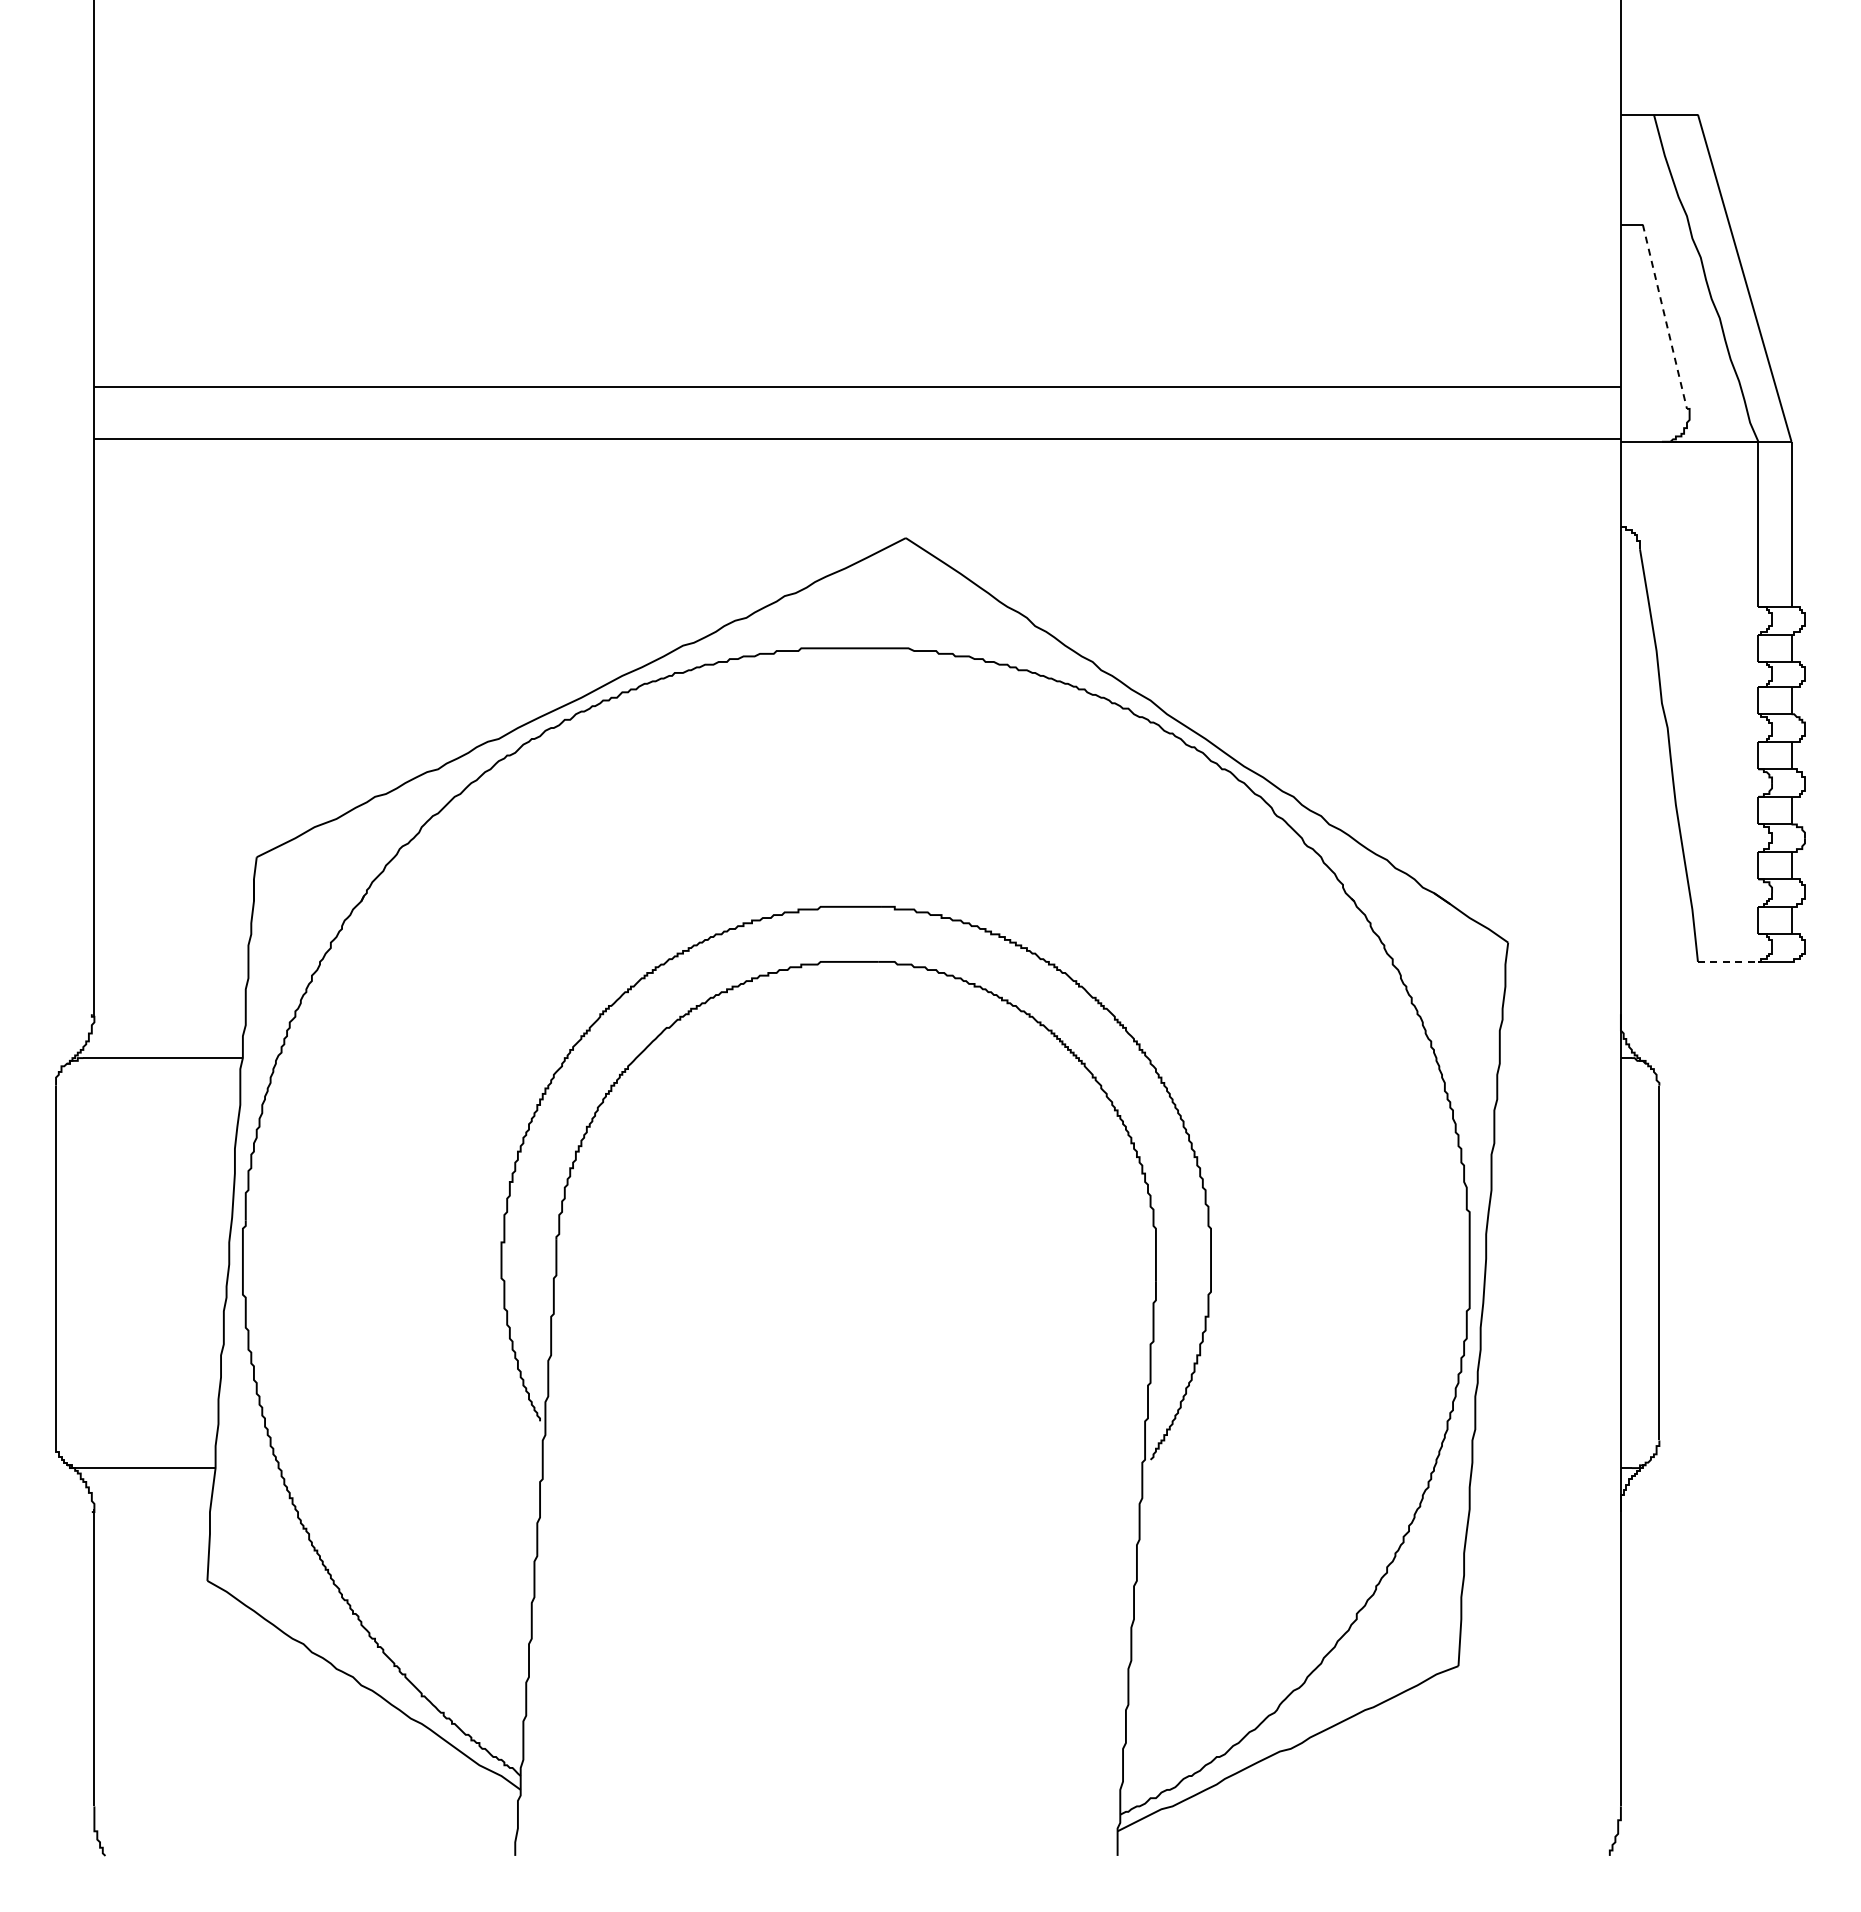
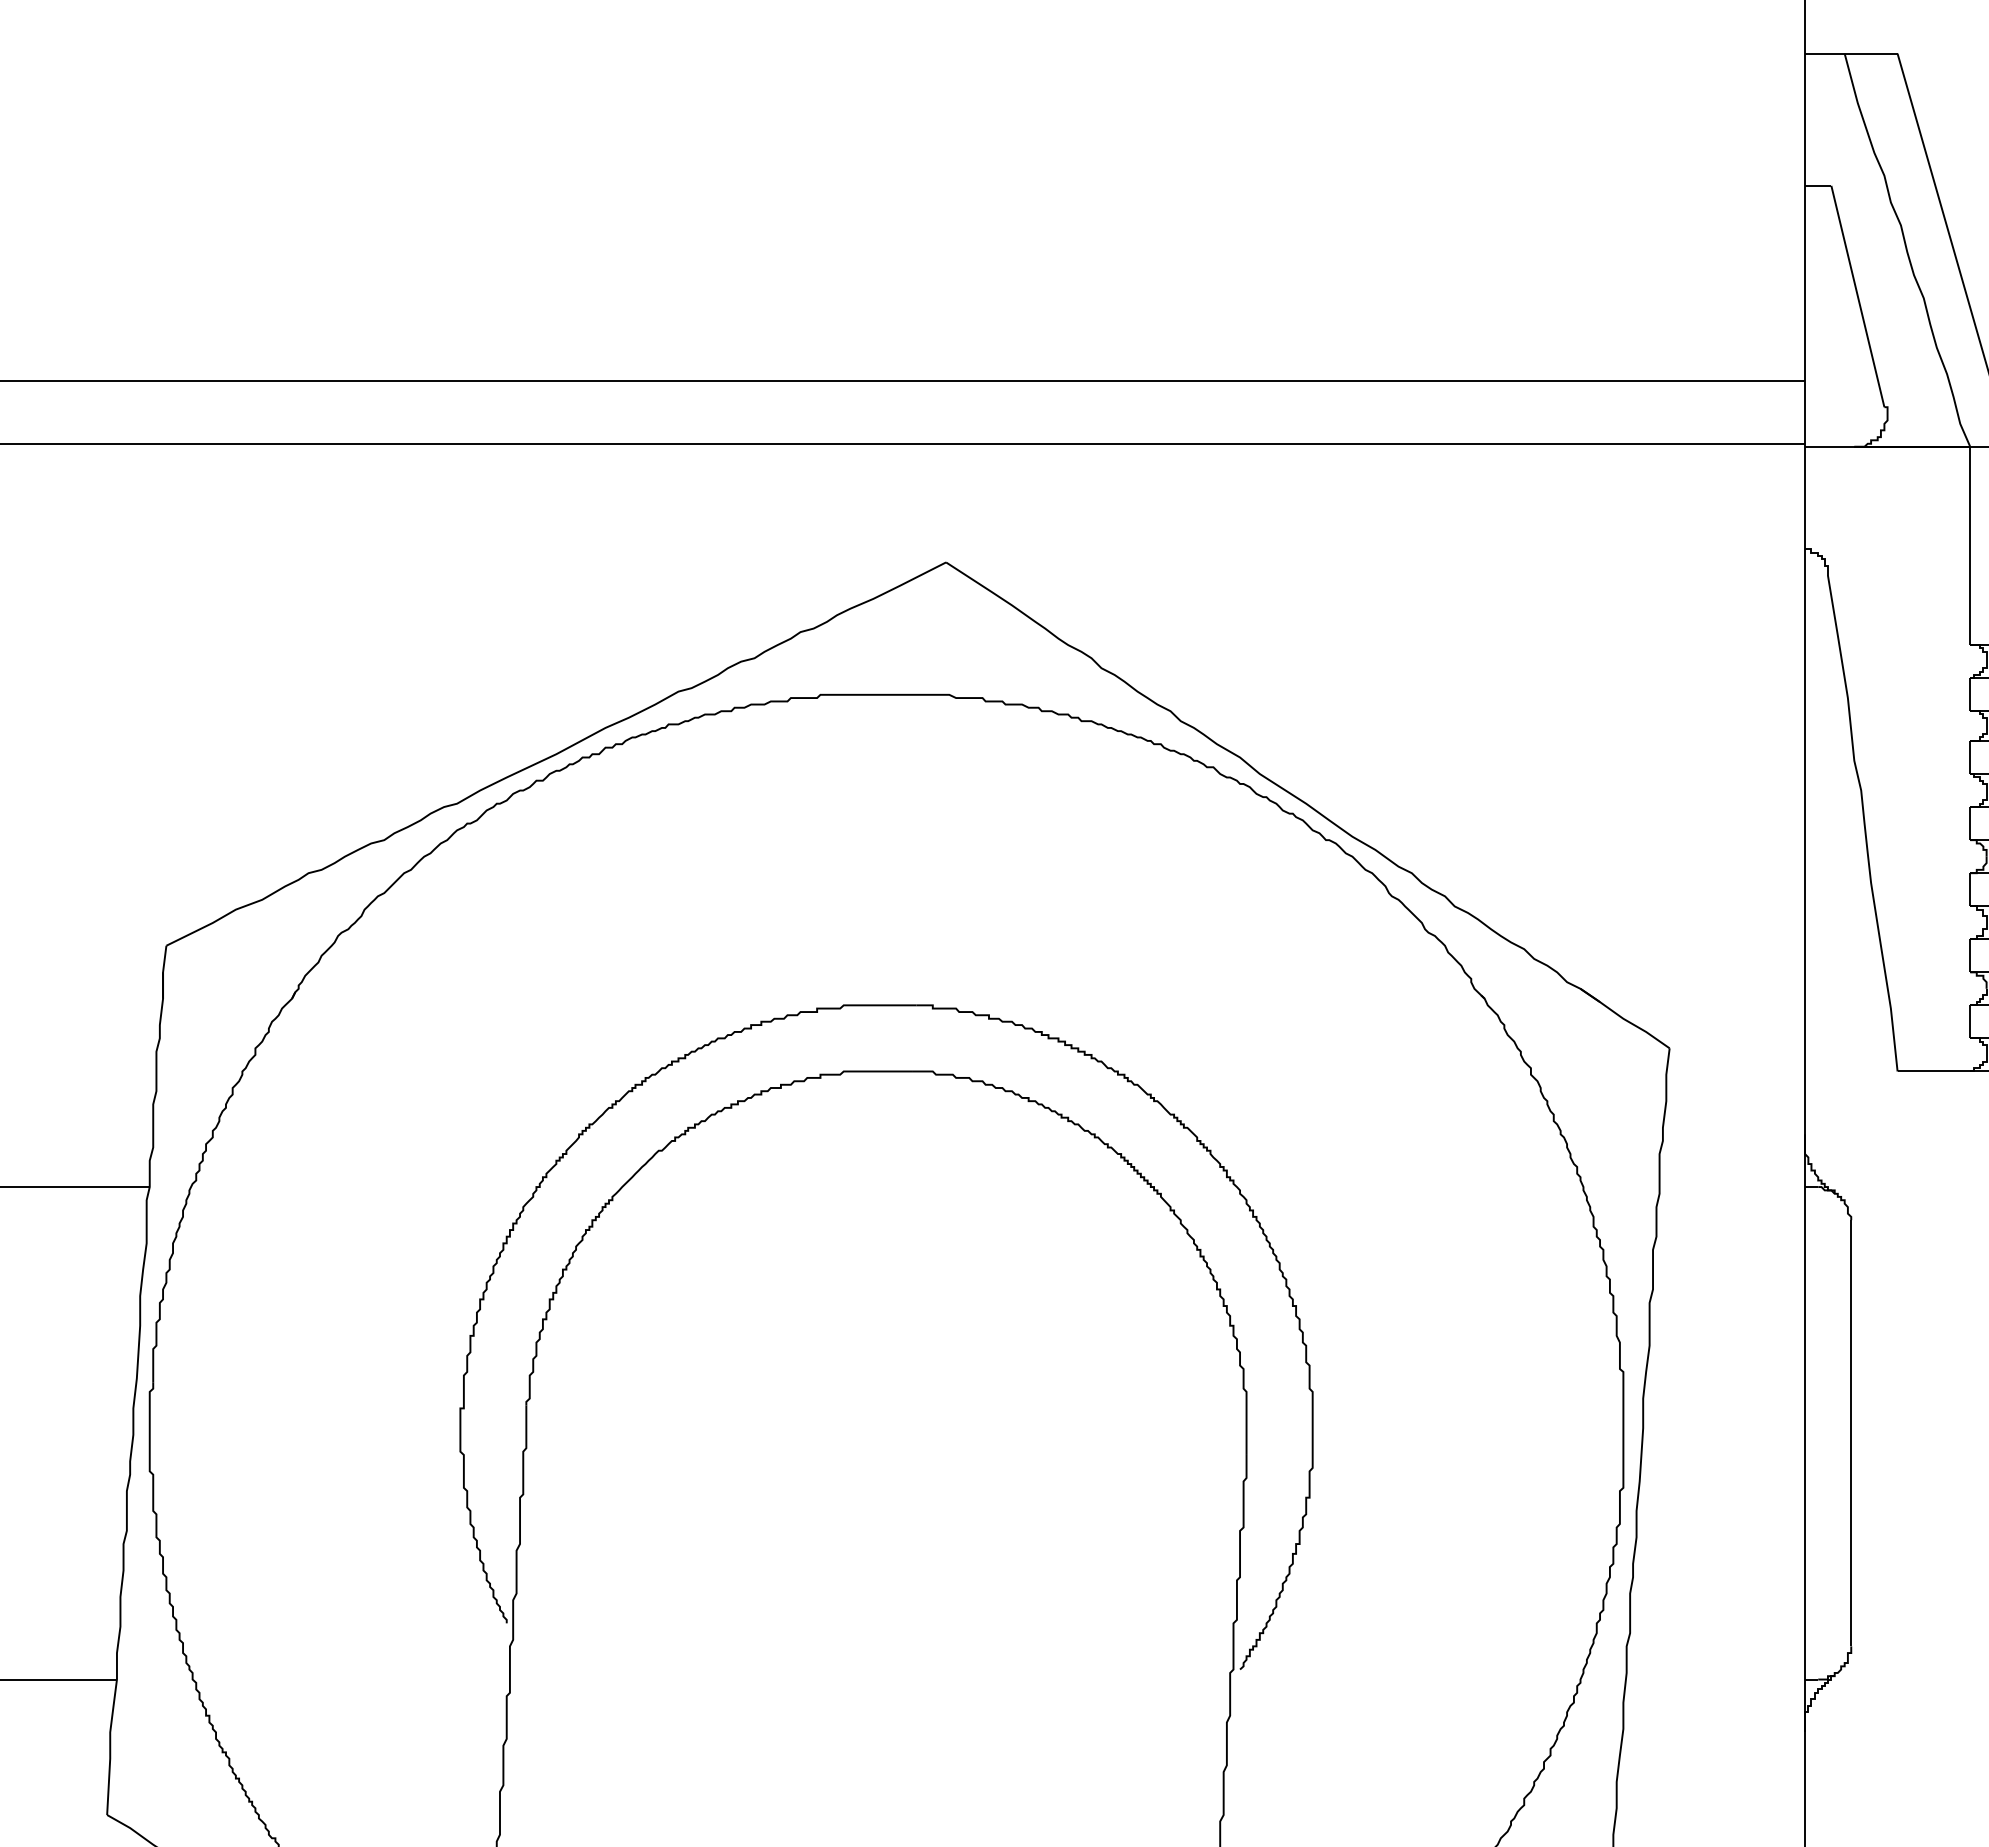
line: (1664, 316) -> (1857, 296), dashed -> solid
line: (1728, 961) -> (1934, 1071), dashed -> solid

